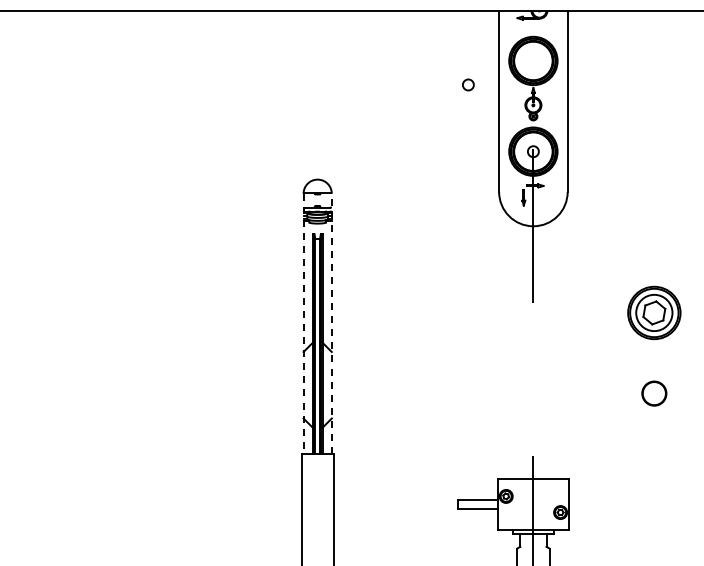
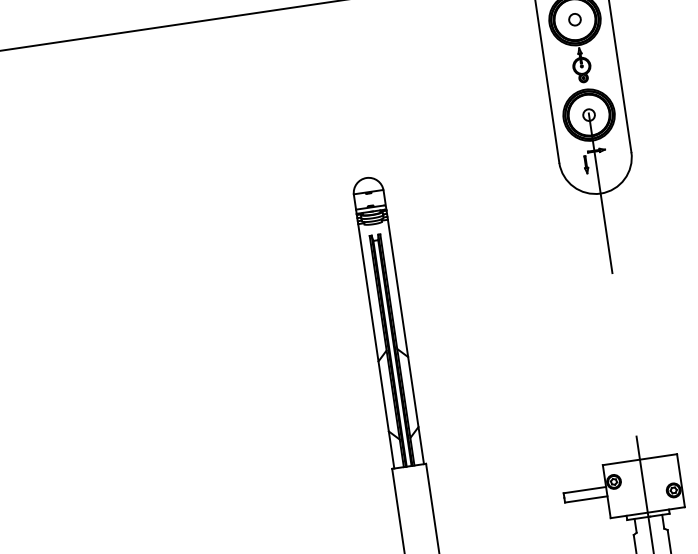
circle: (468, 84) -> (575, 19), moved
line: (331, 323) -> (403, 327), dashed -> solid
line: (303, 324) -> (374, 332), dashed -> solid

